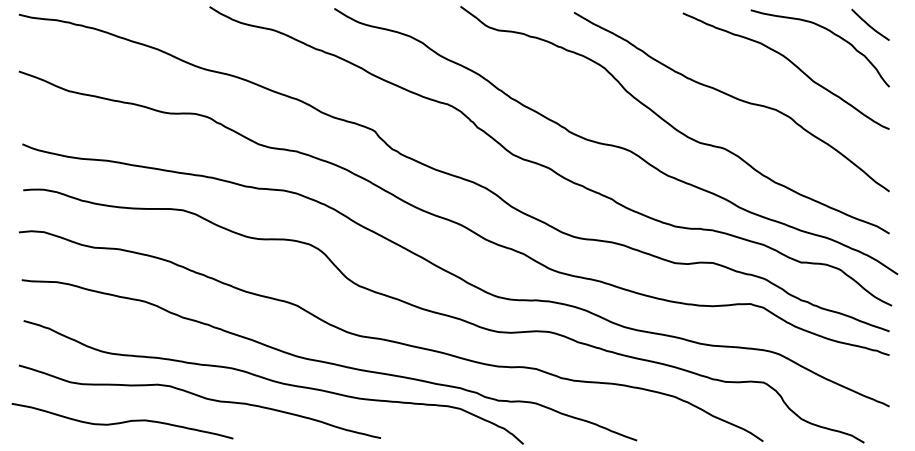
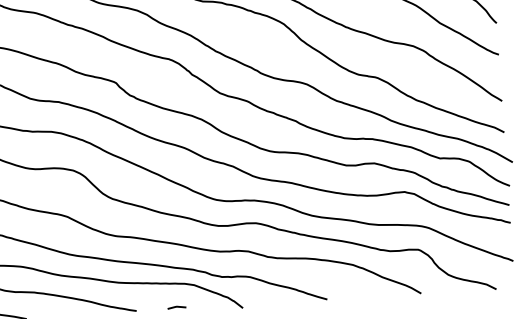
line: (434, 437) -> (176, 307), added

